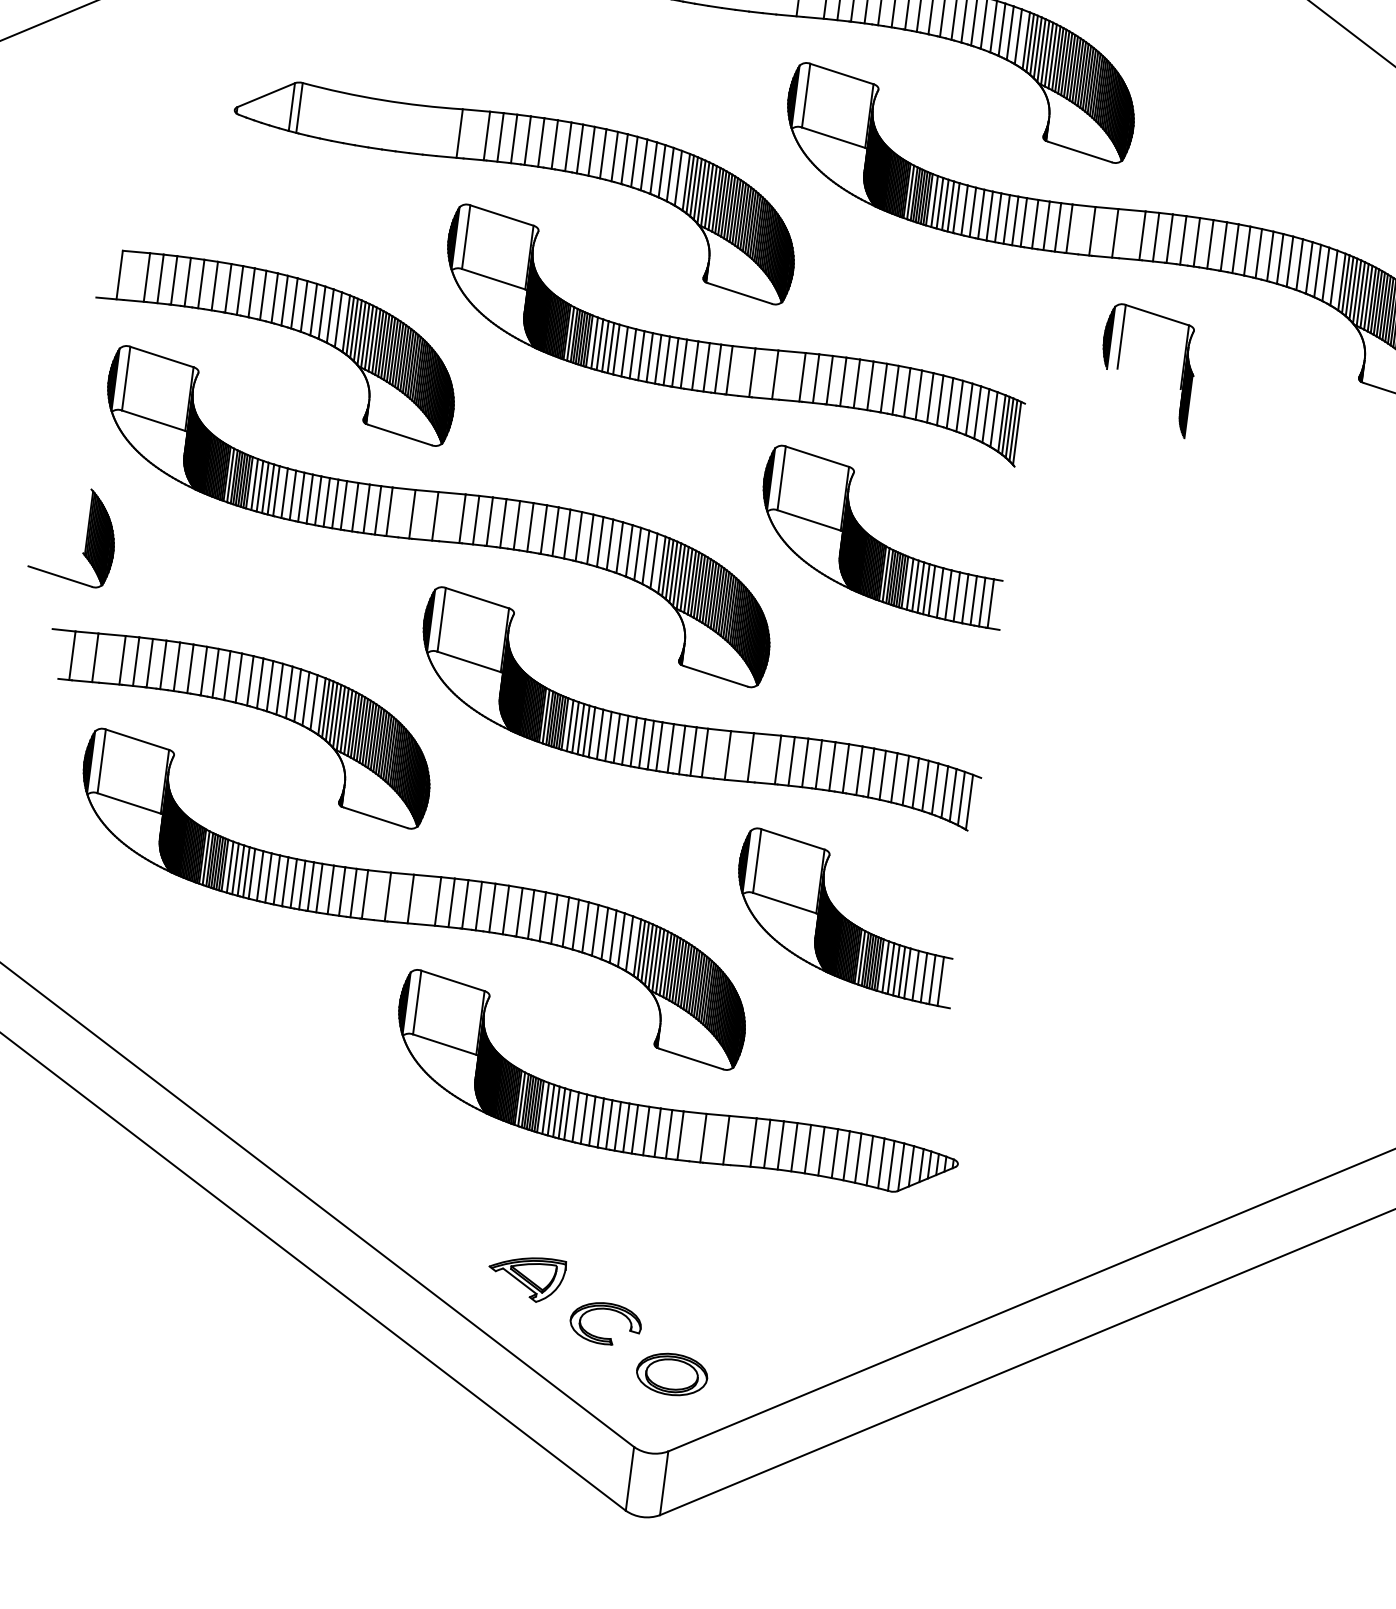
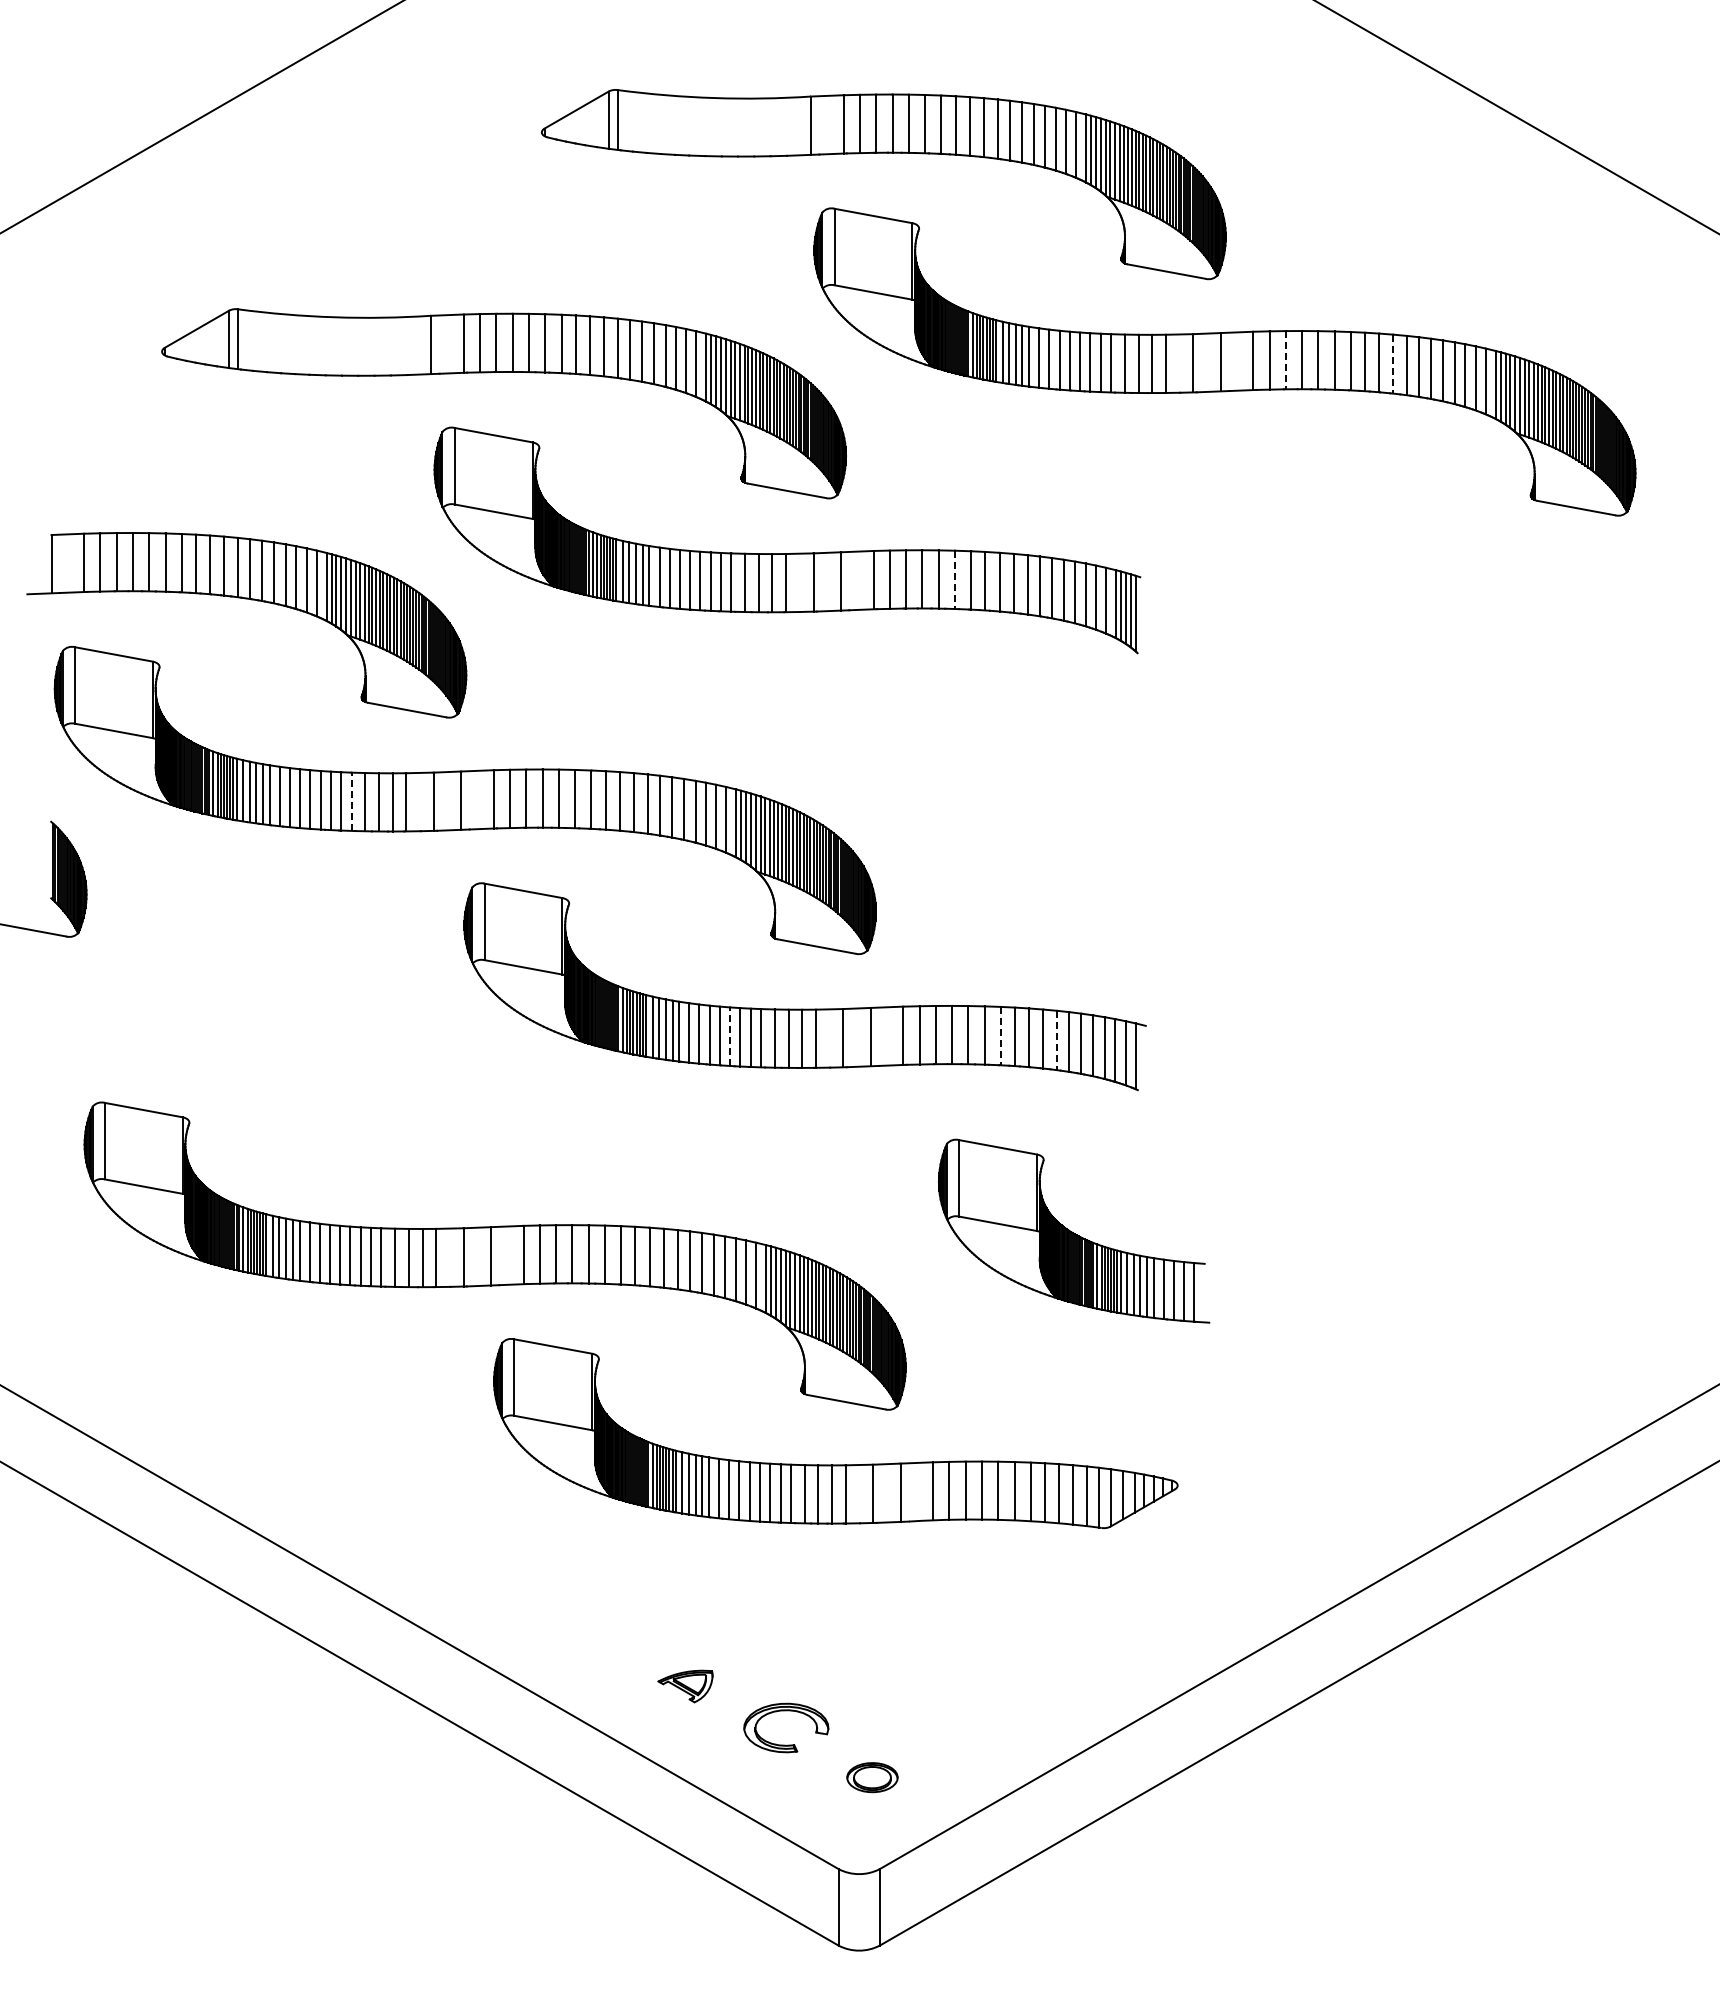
line: (1169, 238) -> (1285, 360), solid -> dashed
line: (1258, 253) -> (1393, 364), solid -> dashed
part: (1118, 366) -> (1244, 518), removed
line: (869, 386) -> (954, 580), solid -> dashed
line: (343, 505) -> (351, 801), solid -> dashed
part: (880, 541) -> (990, 762), removed
part: (241, 705) -> (261, 1053), removed
line: (634, 741) -> (730, 1036), solid -> dashed
line: (859, 771) -> (1001, 1036), solid -> dashed
line: (905, 780) -> (1057, 1040), solid -> dashed
part: (847, 916) -> (1074, 1230), moved
part: (526, 1278) -> (685, 1686), size x0.6
part: (672, 1374) -> (872, 1777), size x0.6

